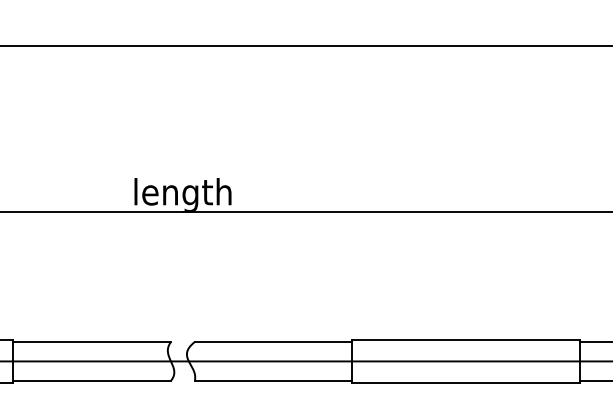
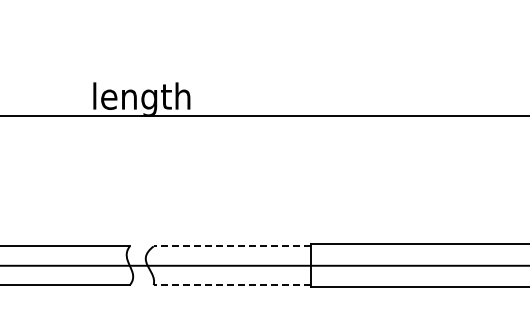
line: (273, 342) -> (232, 246), solid -> dashed
line: (273, 380) -> (232, 284), solid -> dashed

